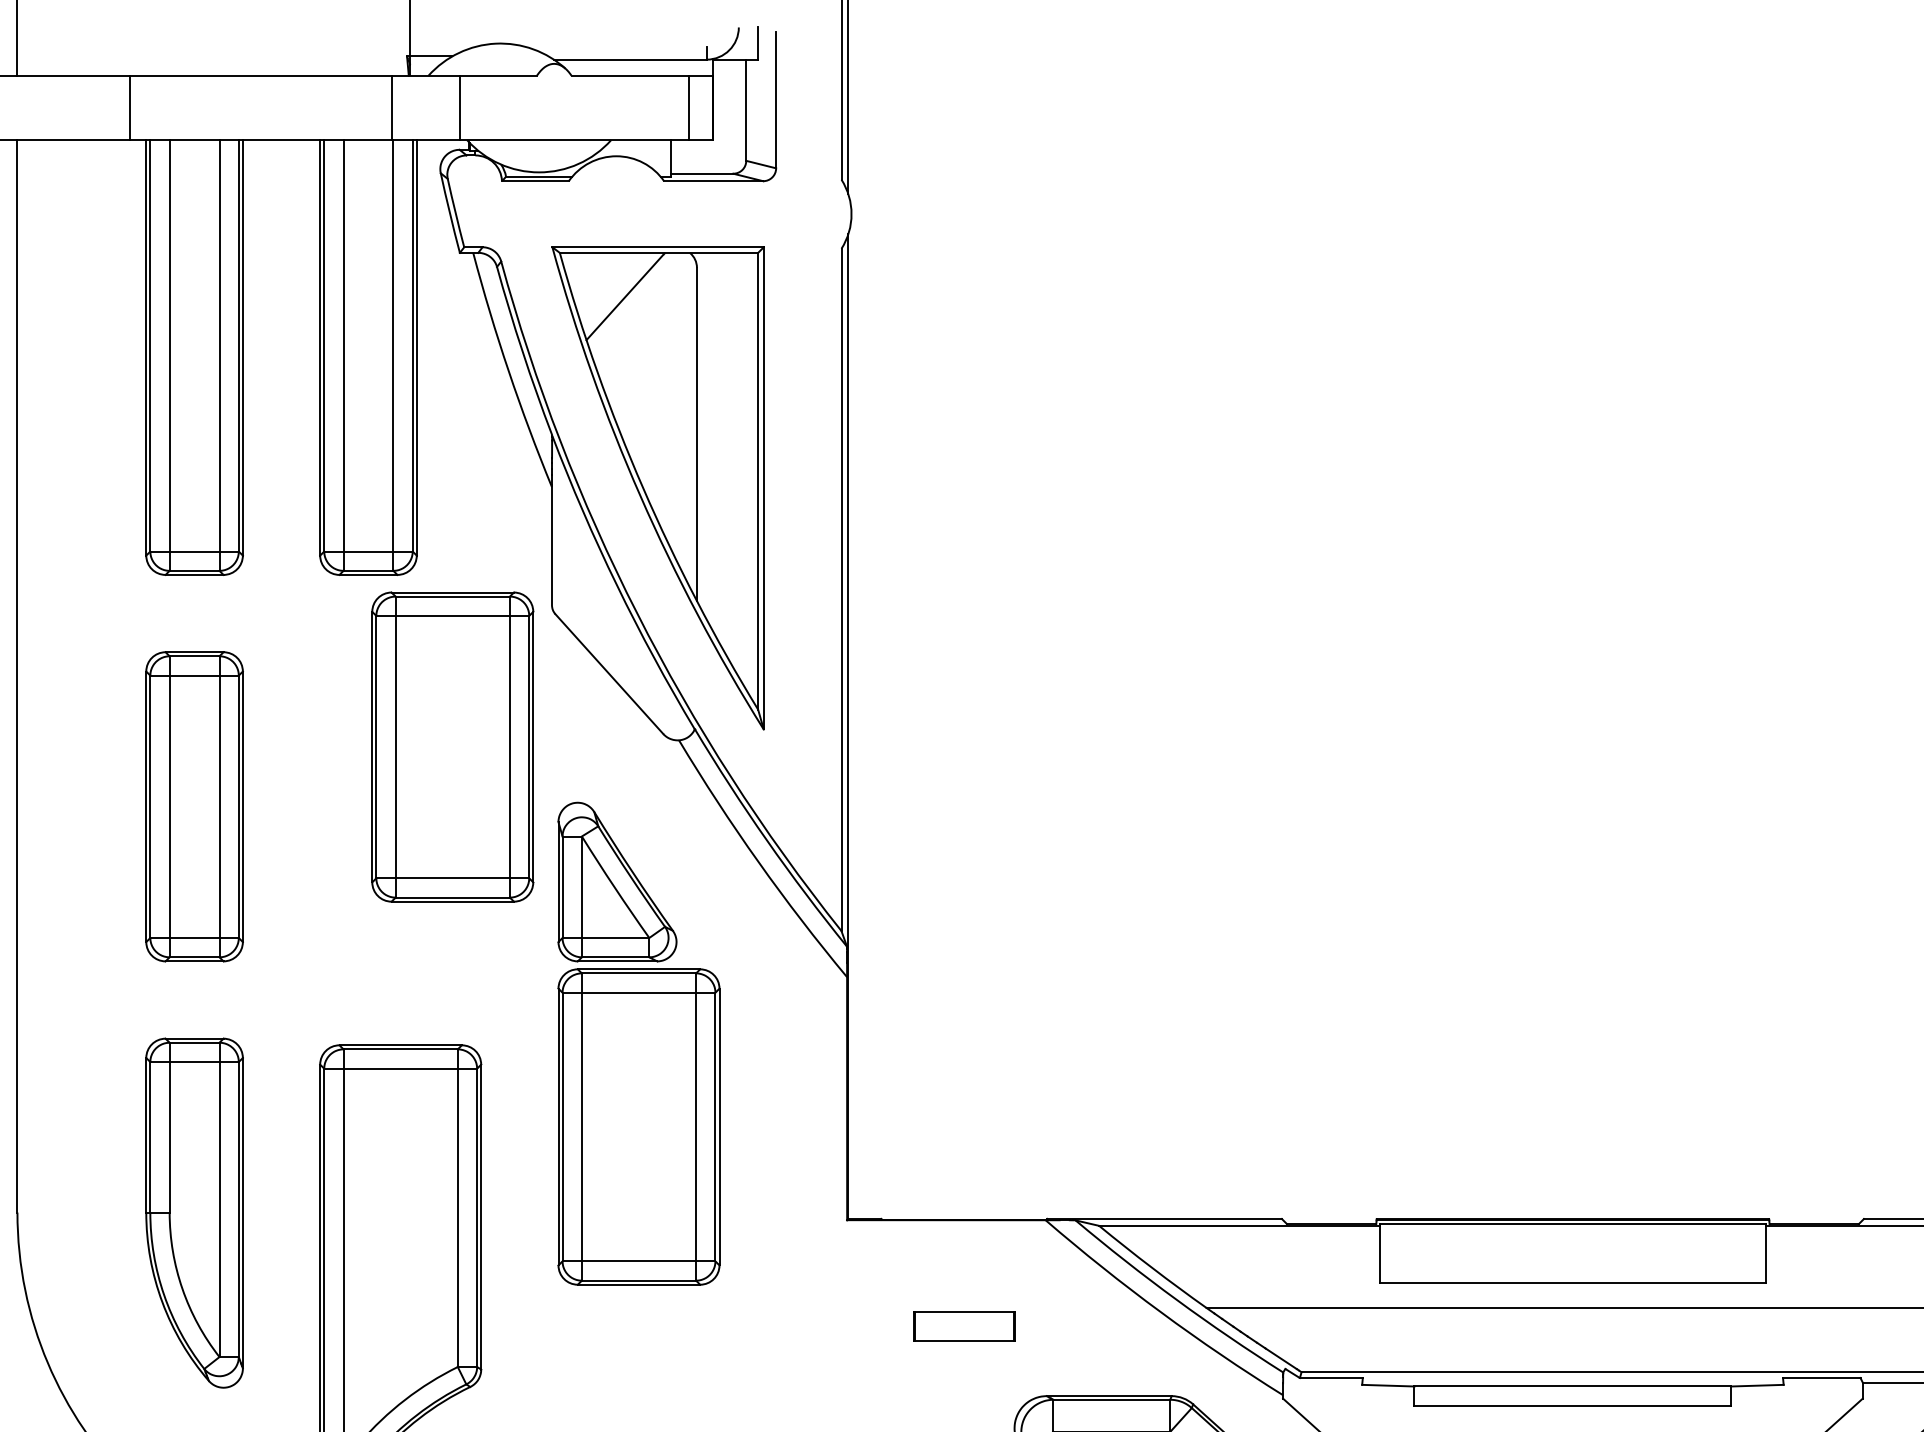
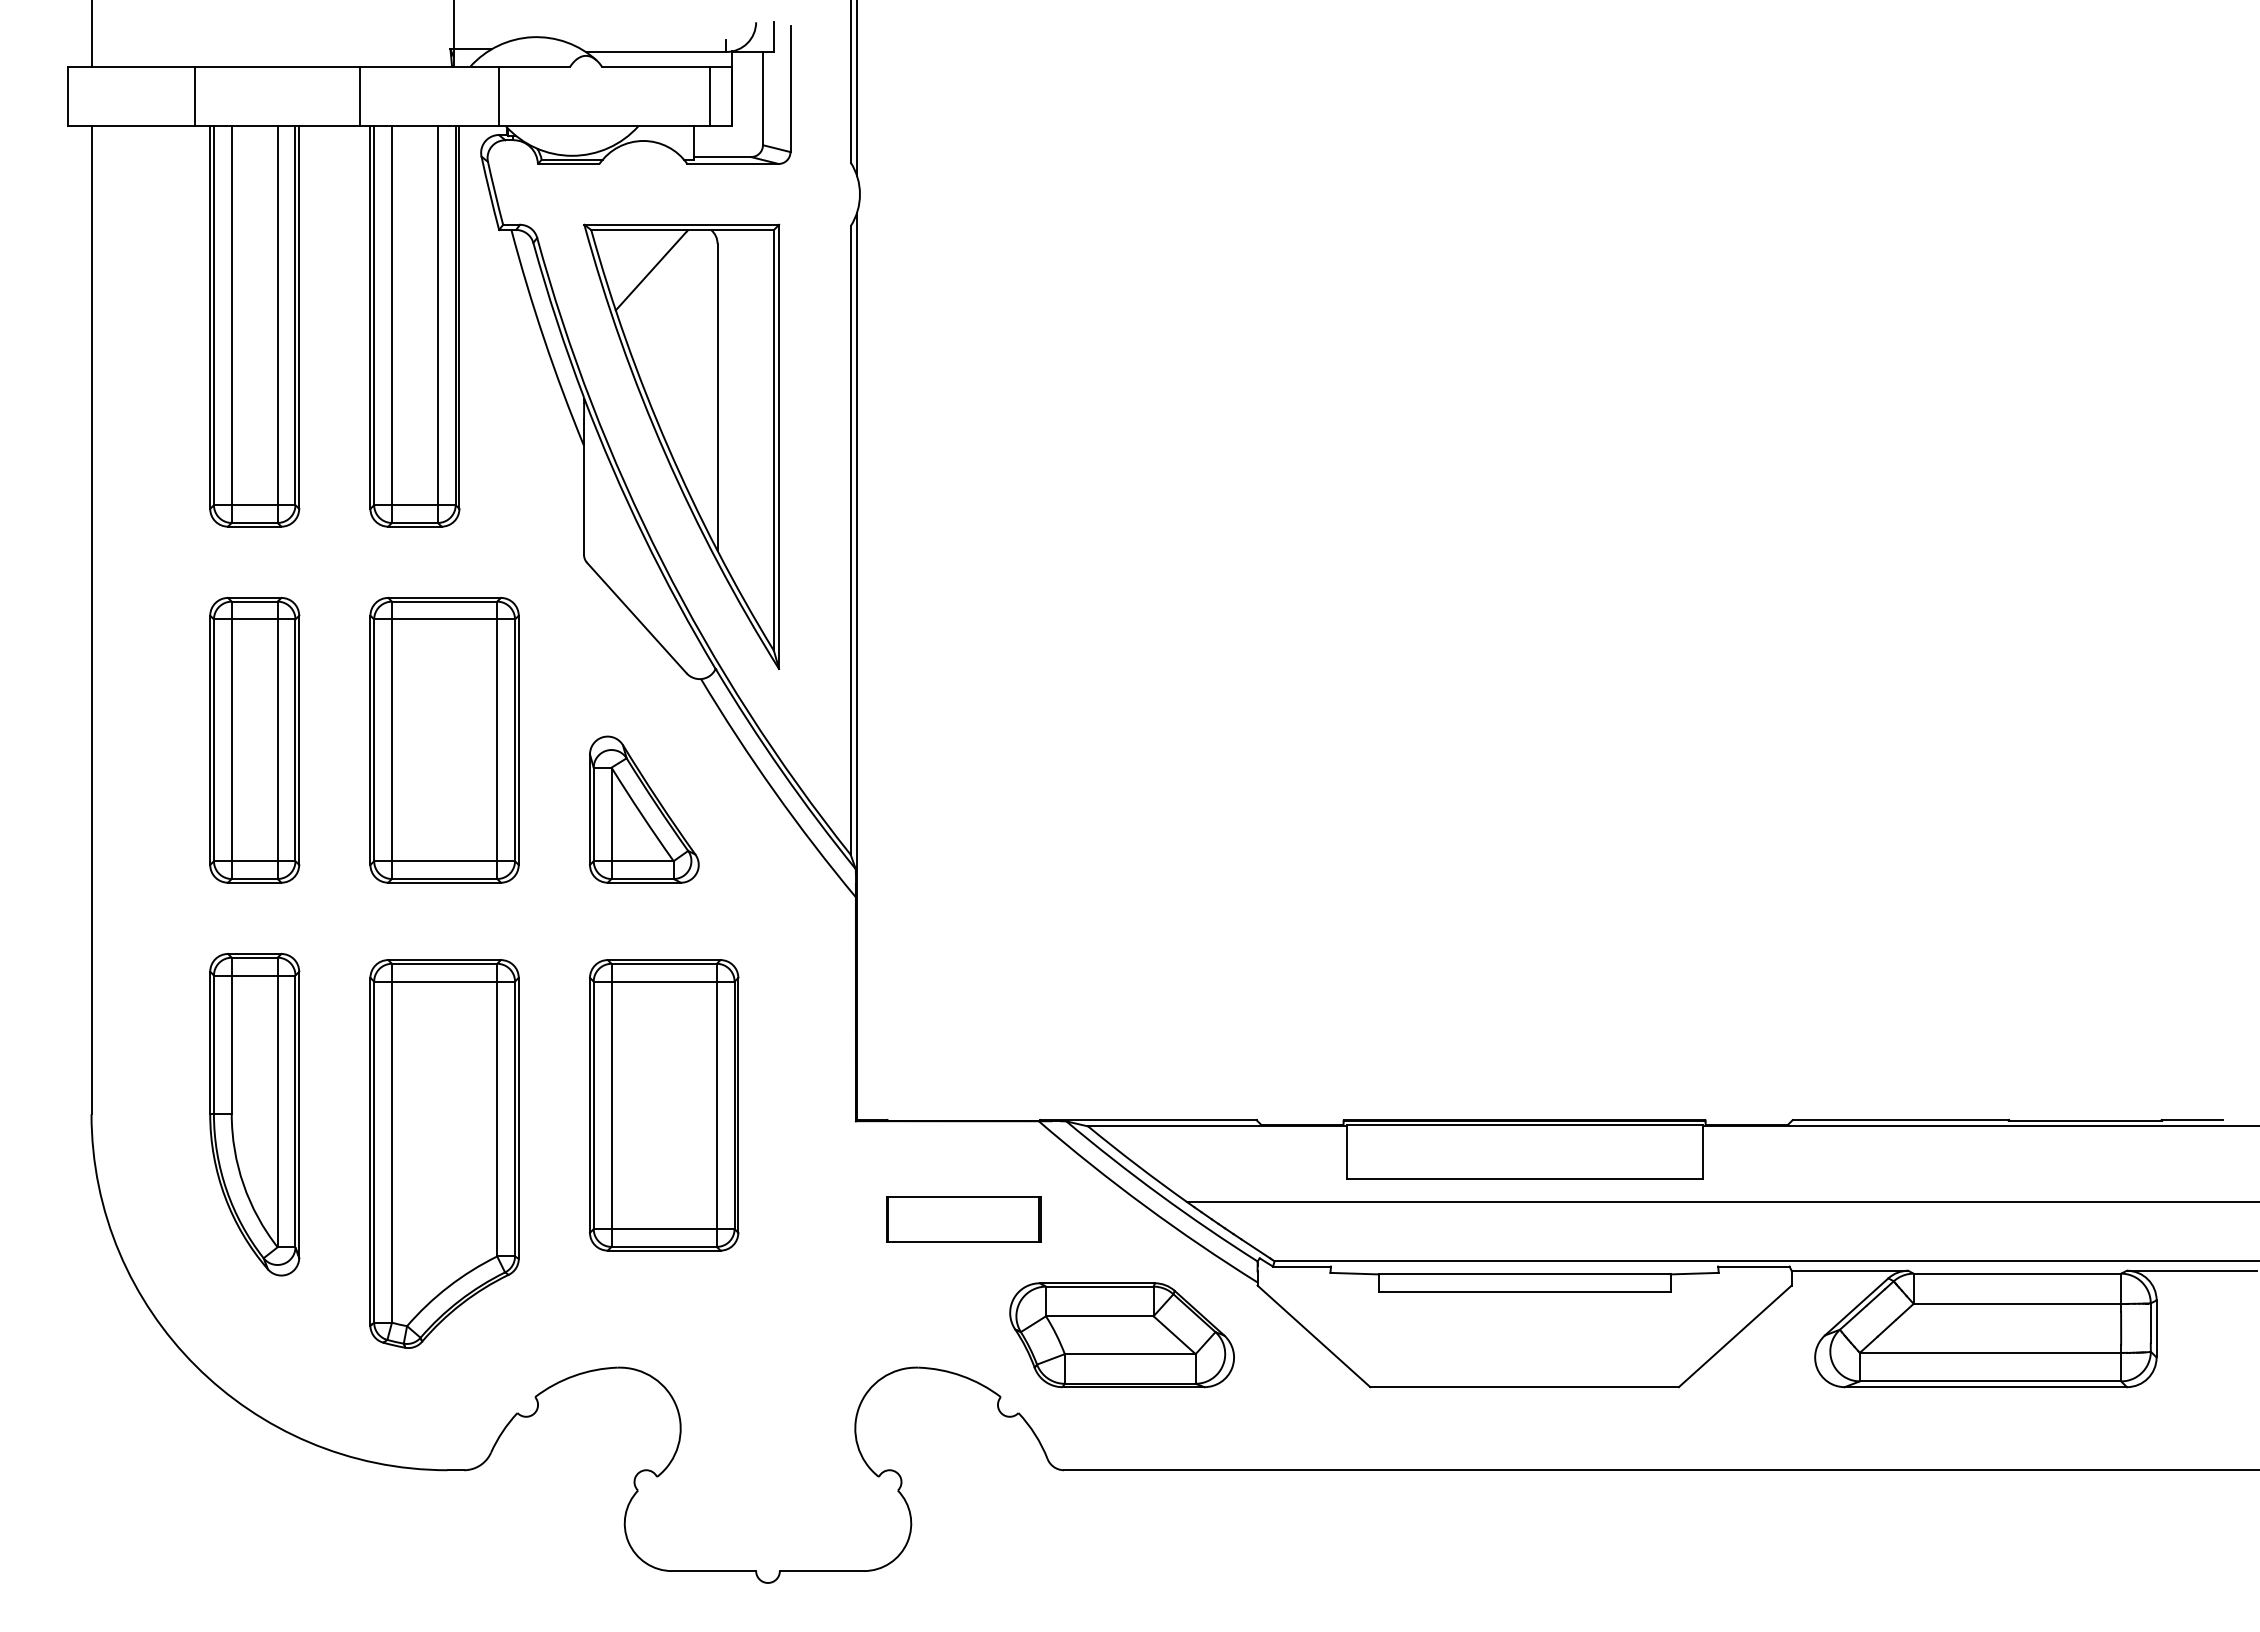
line: (391, 107) -> (360, 96), moved
part: (452, 746) -> (444, 739), moved
part: (639, 1127) -> (664, 1105), moved
part: (963, 1326) -> (963, 1219), size x1.67

